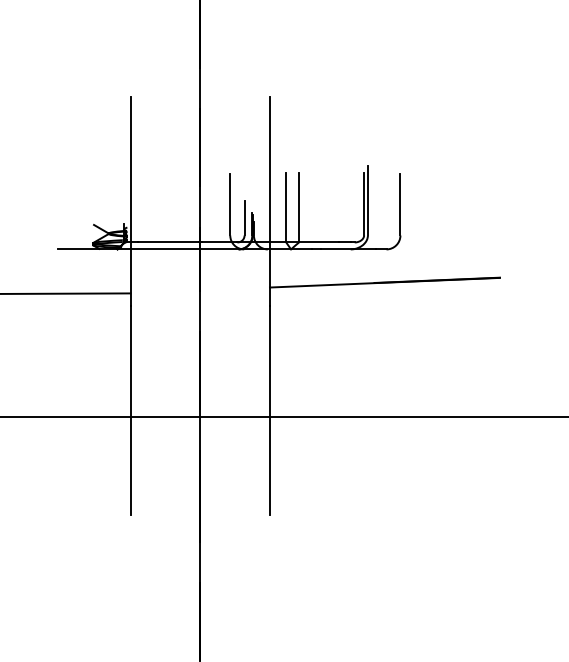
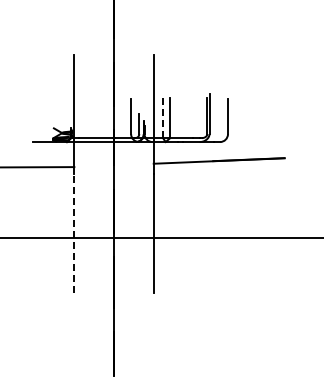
line: (285, 208) -> (162, 118), solid -> dashed
line: (130, 410) -> (74, 233), solid -> dashed

